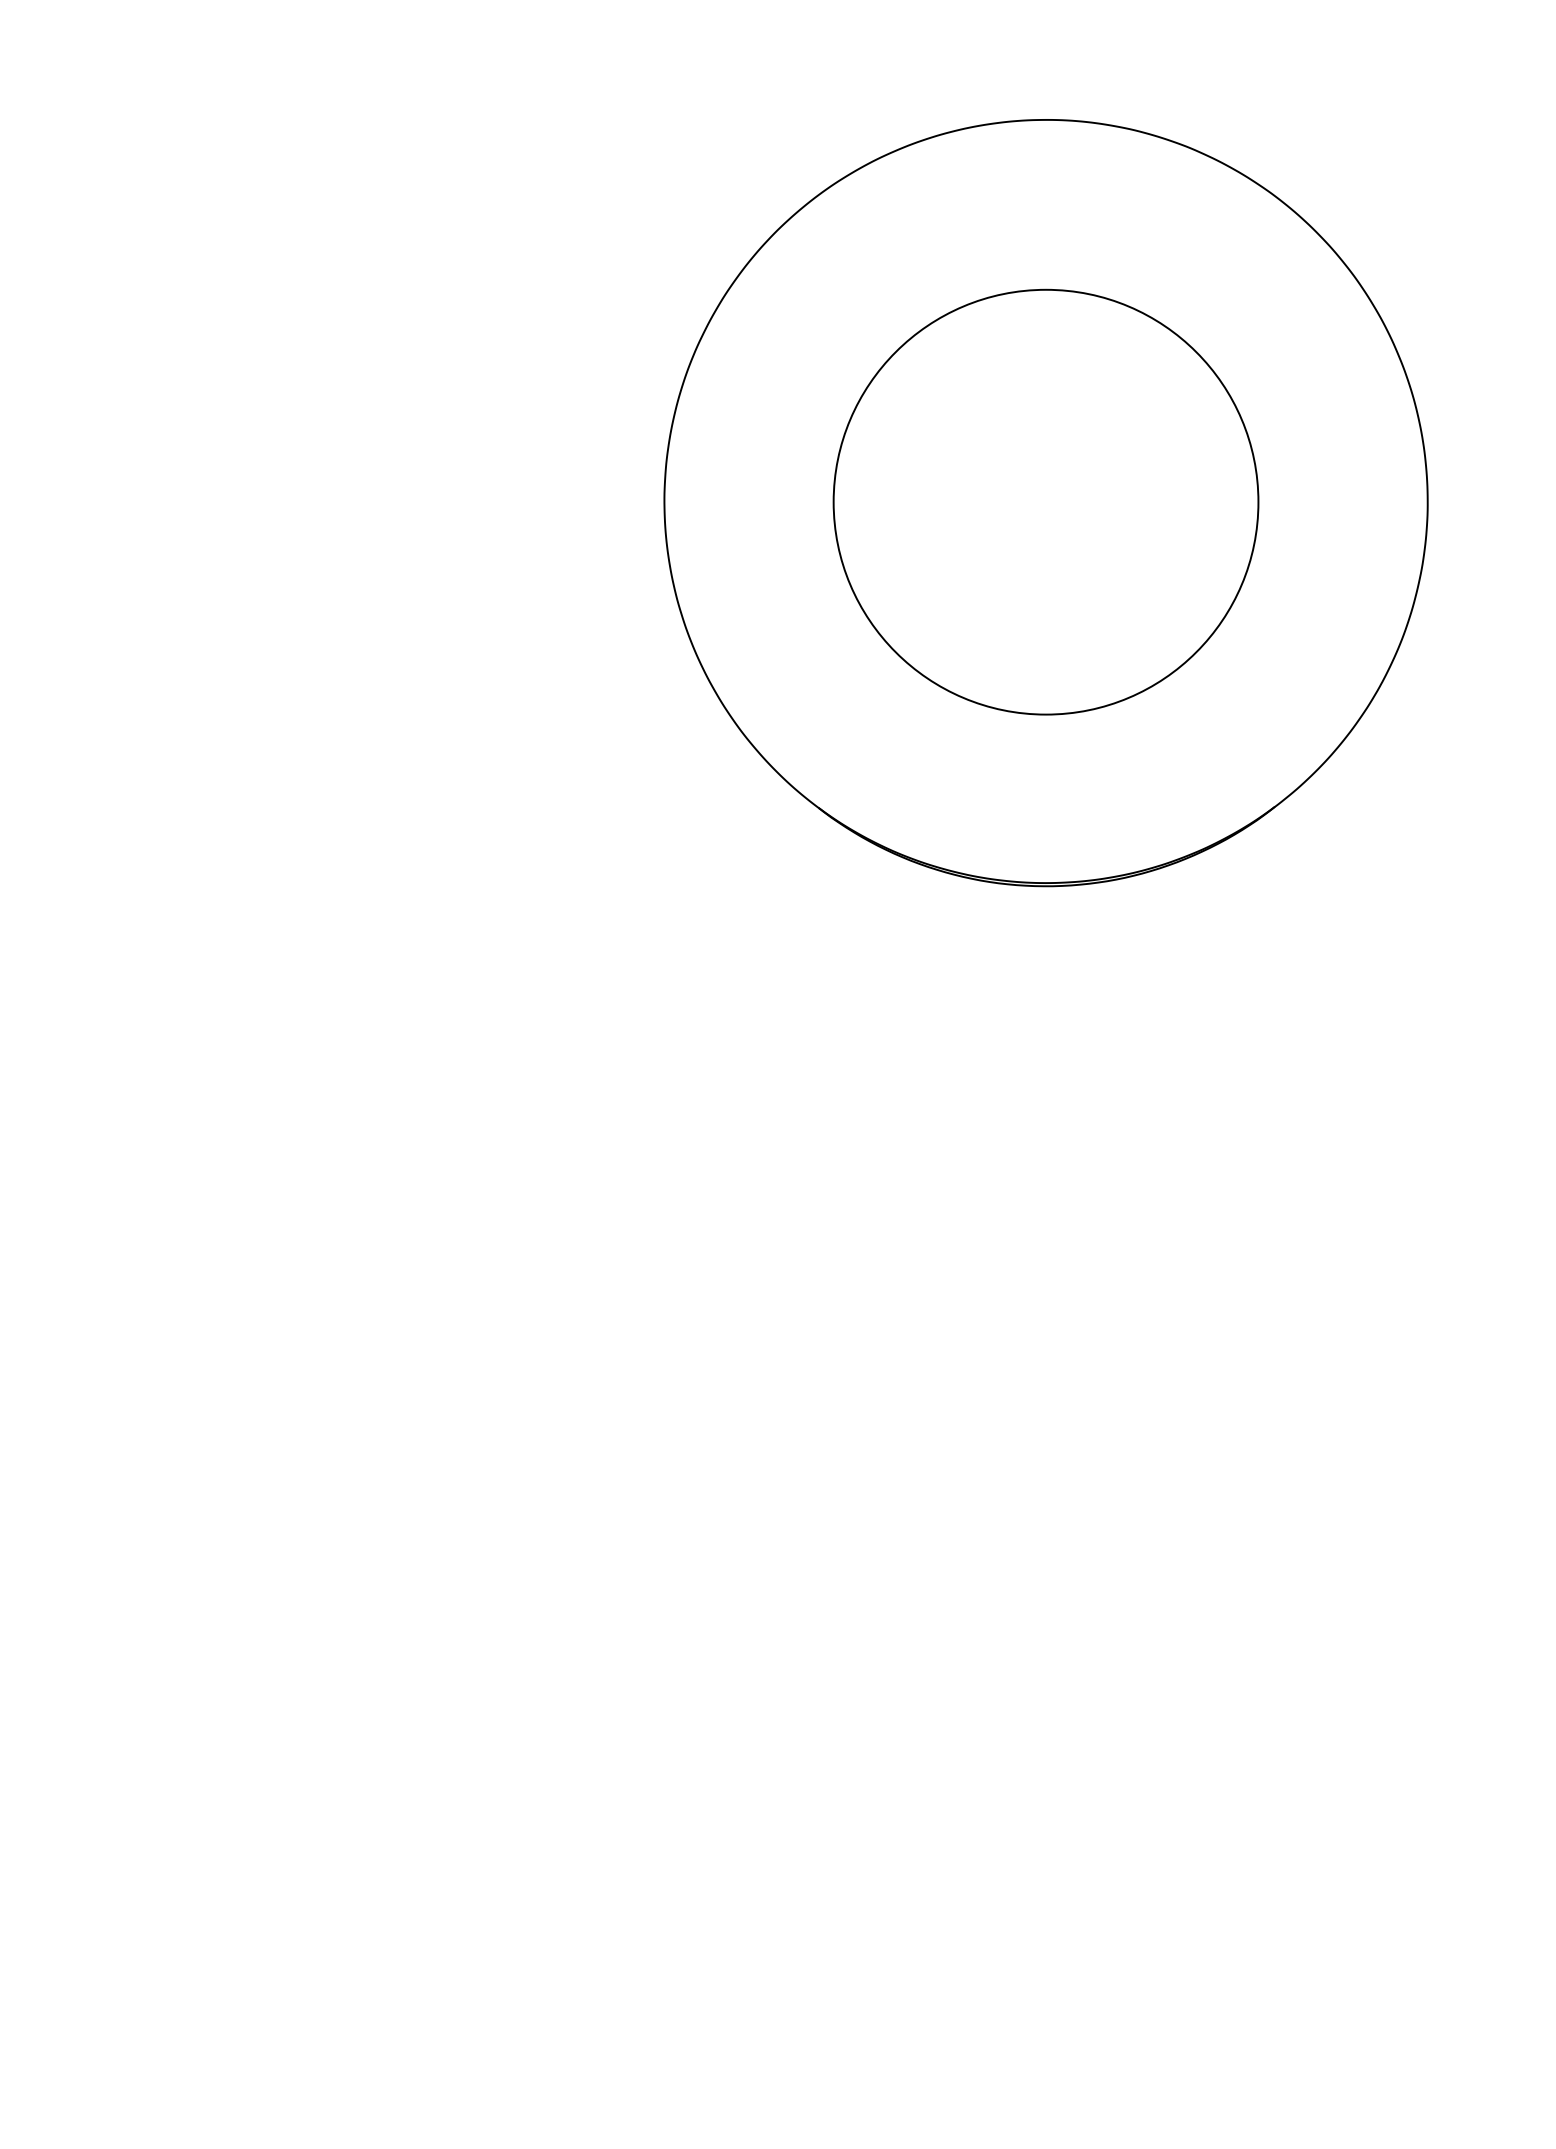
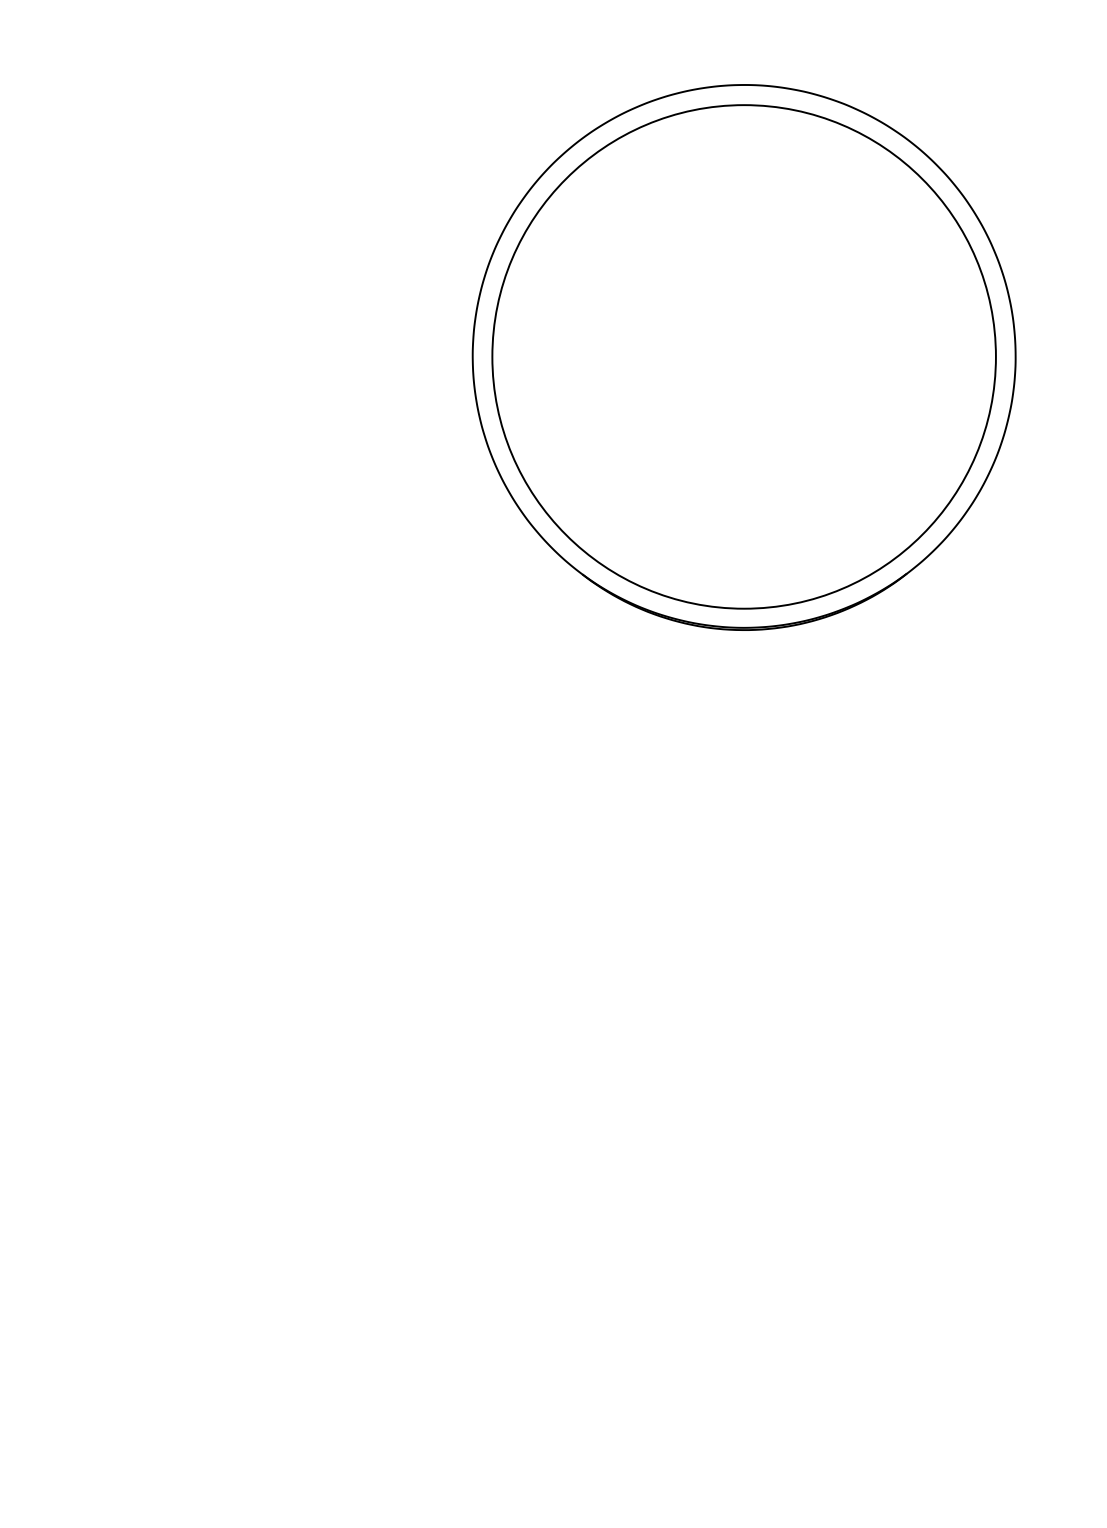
circle: (1046, 502) -> (744, 357), size x1.67

